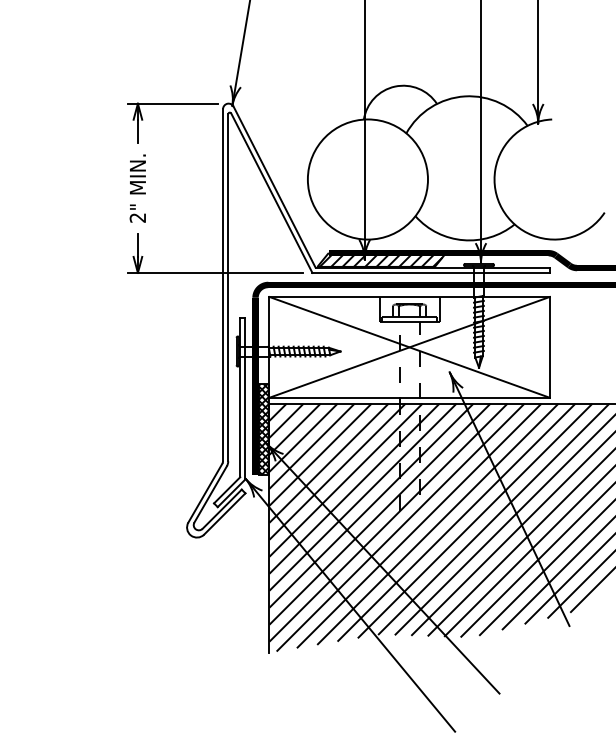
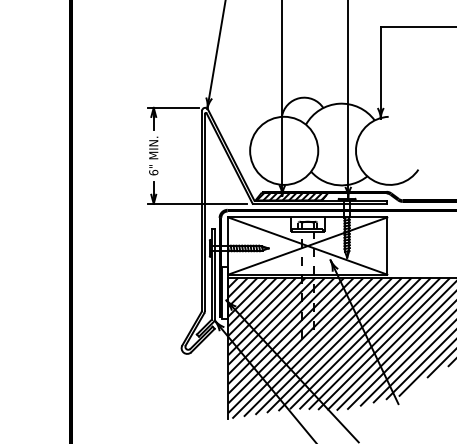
text: (137, 217) -> (153, 172), 2" -> 6"
hatch: (264, 429) -> (225, 292), removed

